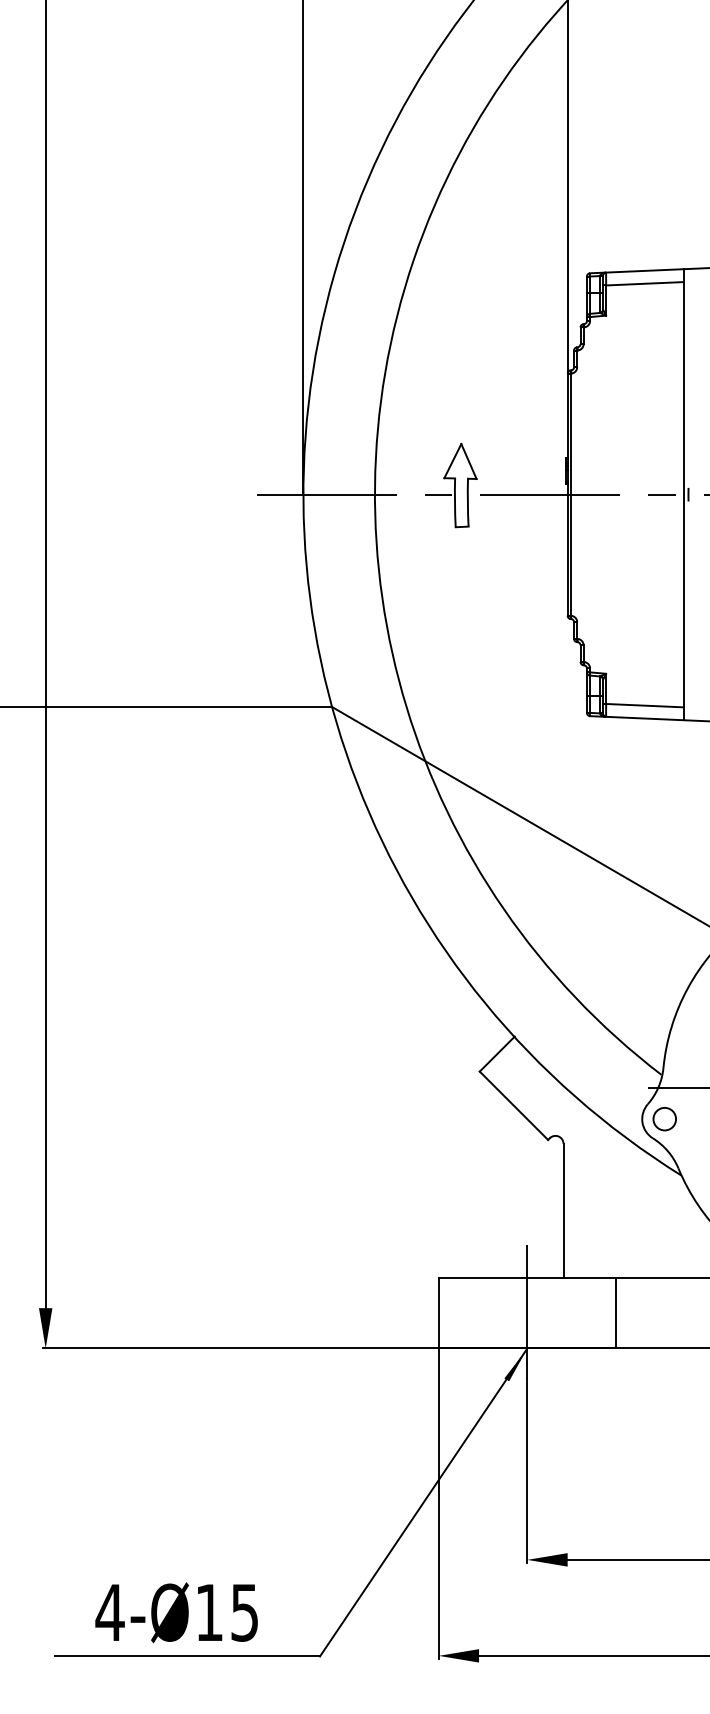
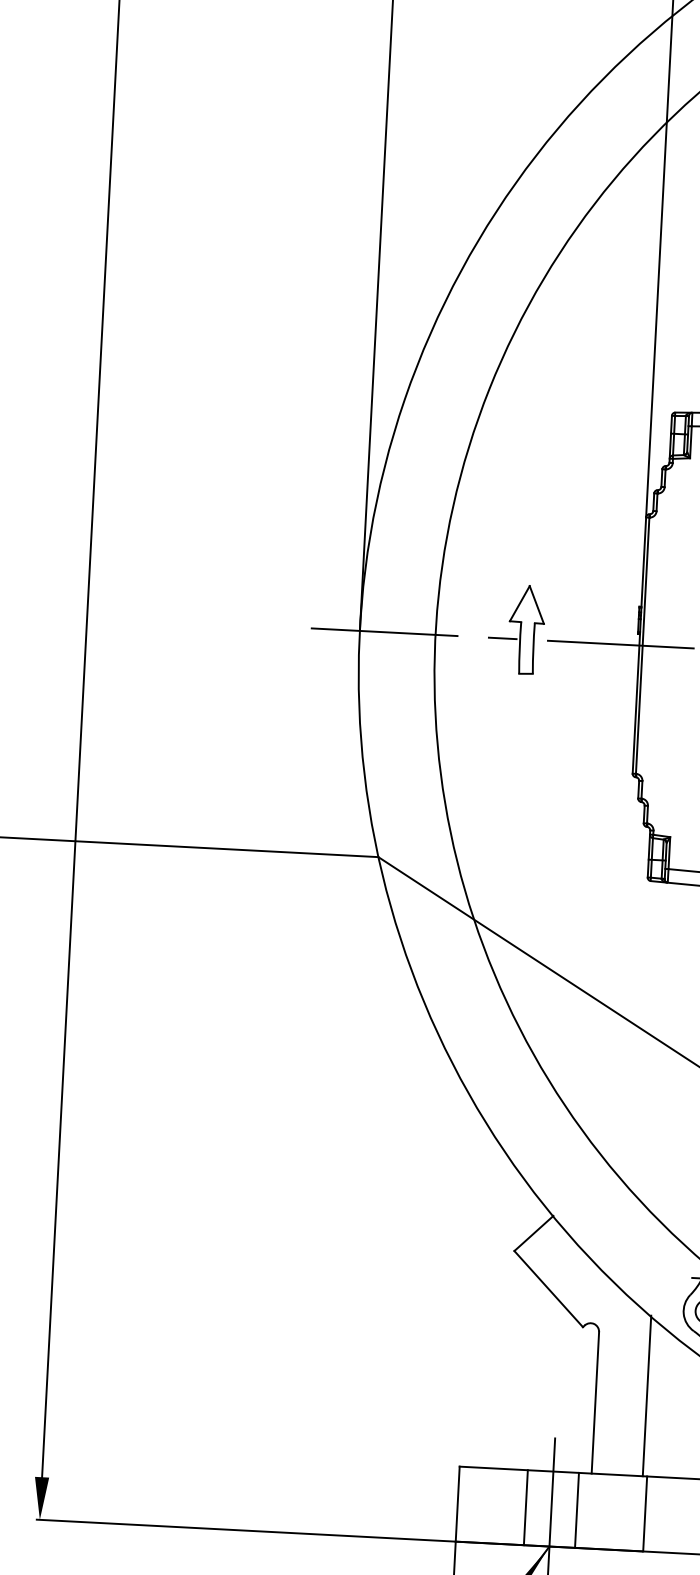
line: (611, 1201) -> (646, 1395), added
line: (503, 1312) -> (526, 1507), added
line: (551, 1312) -> (576, 1509), added

